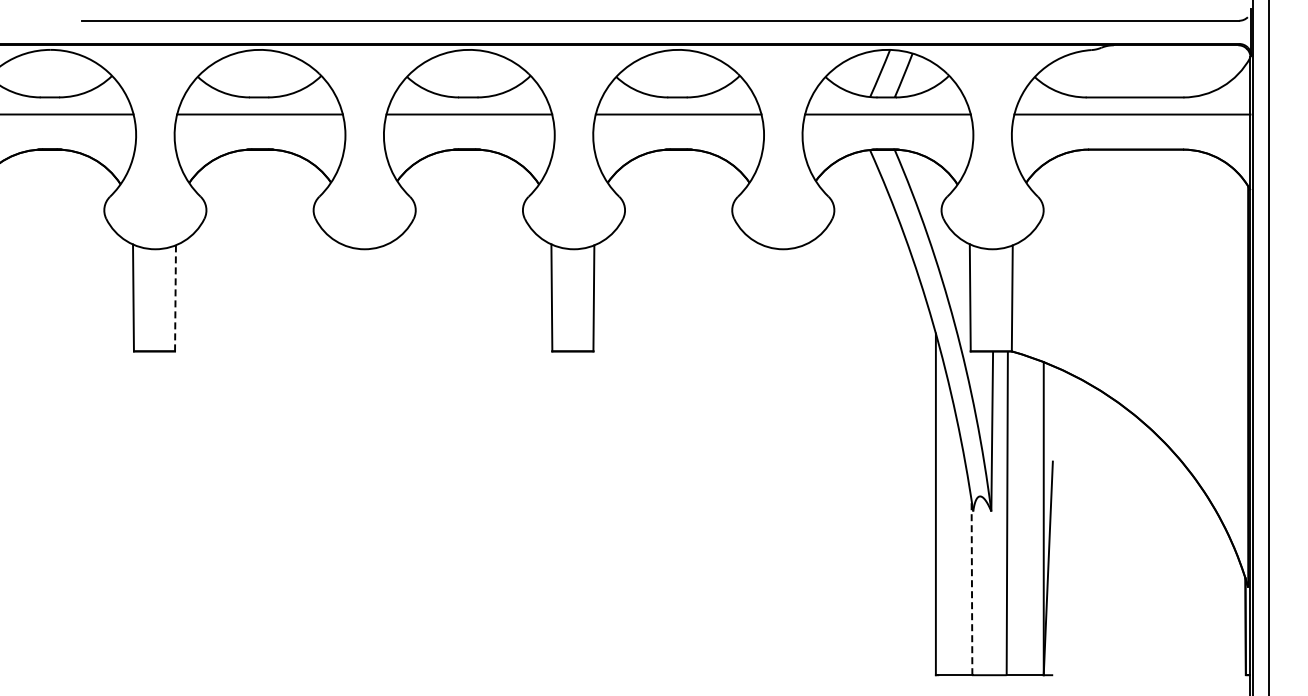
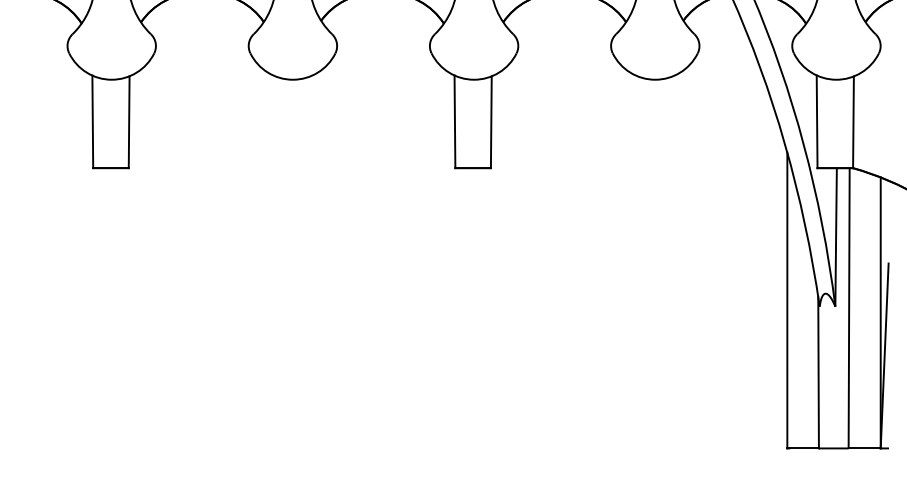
line: (175, 297) -> (129, 121), dashed -> solid
line: (971, 587) -> (818, 372), dashed -> solid

